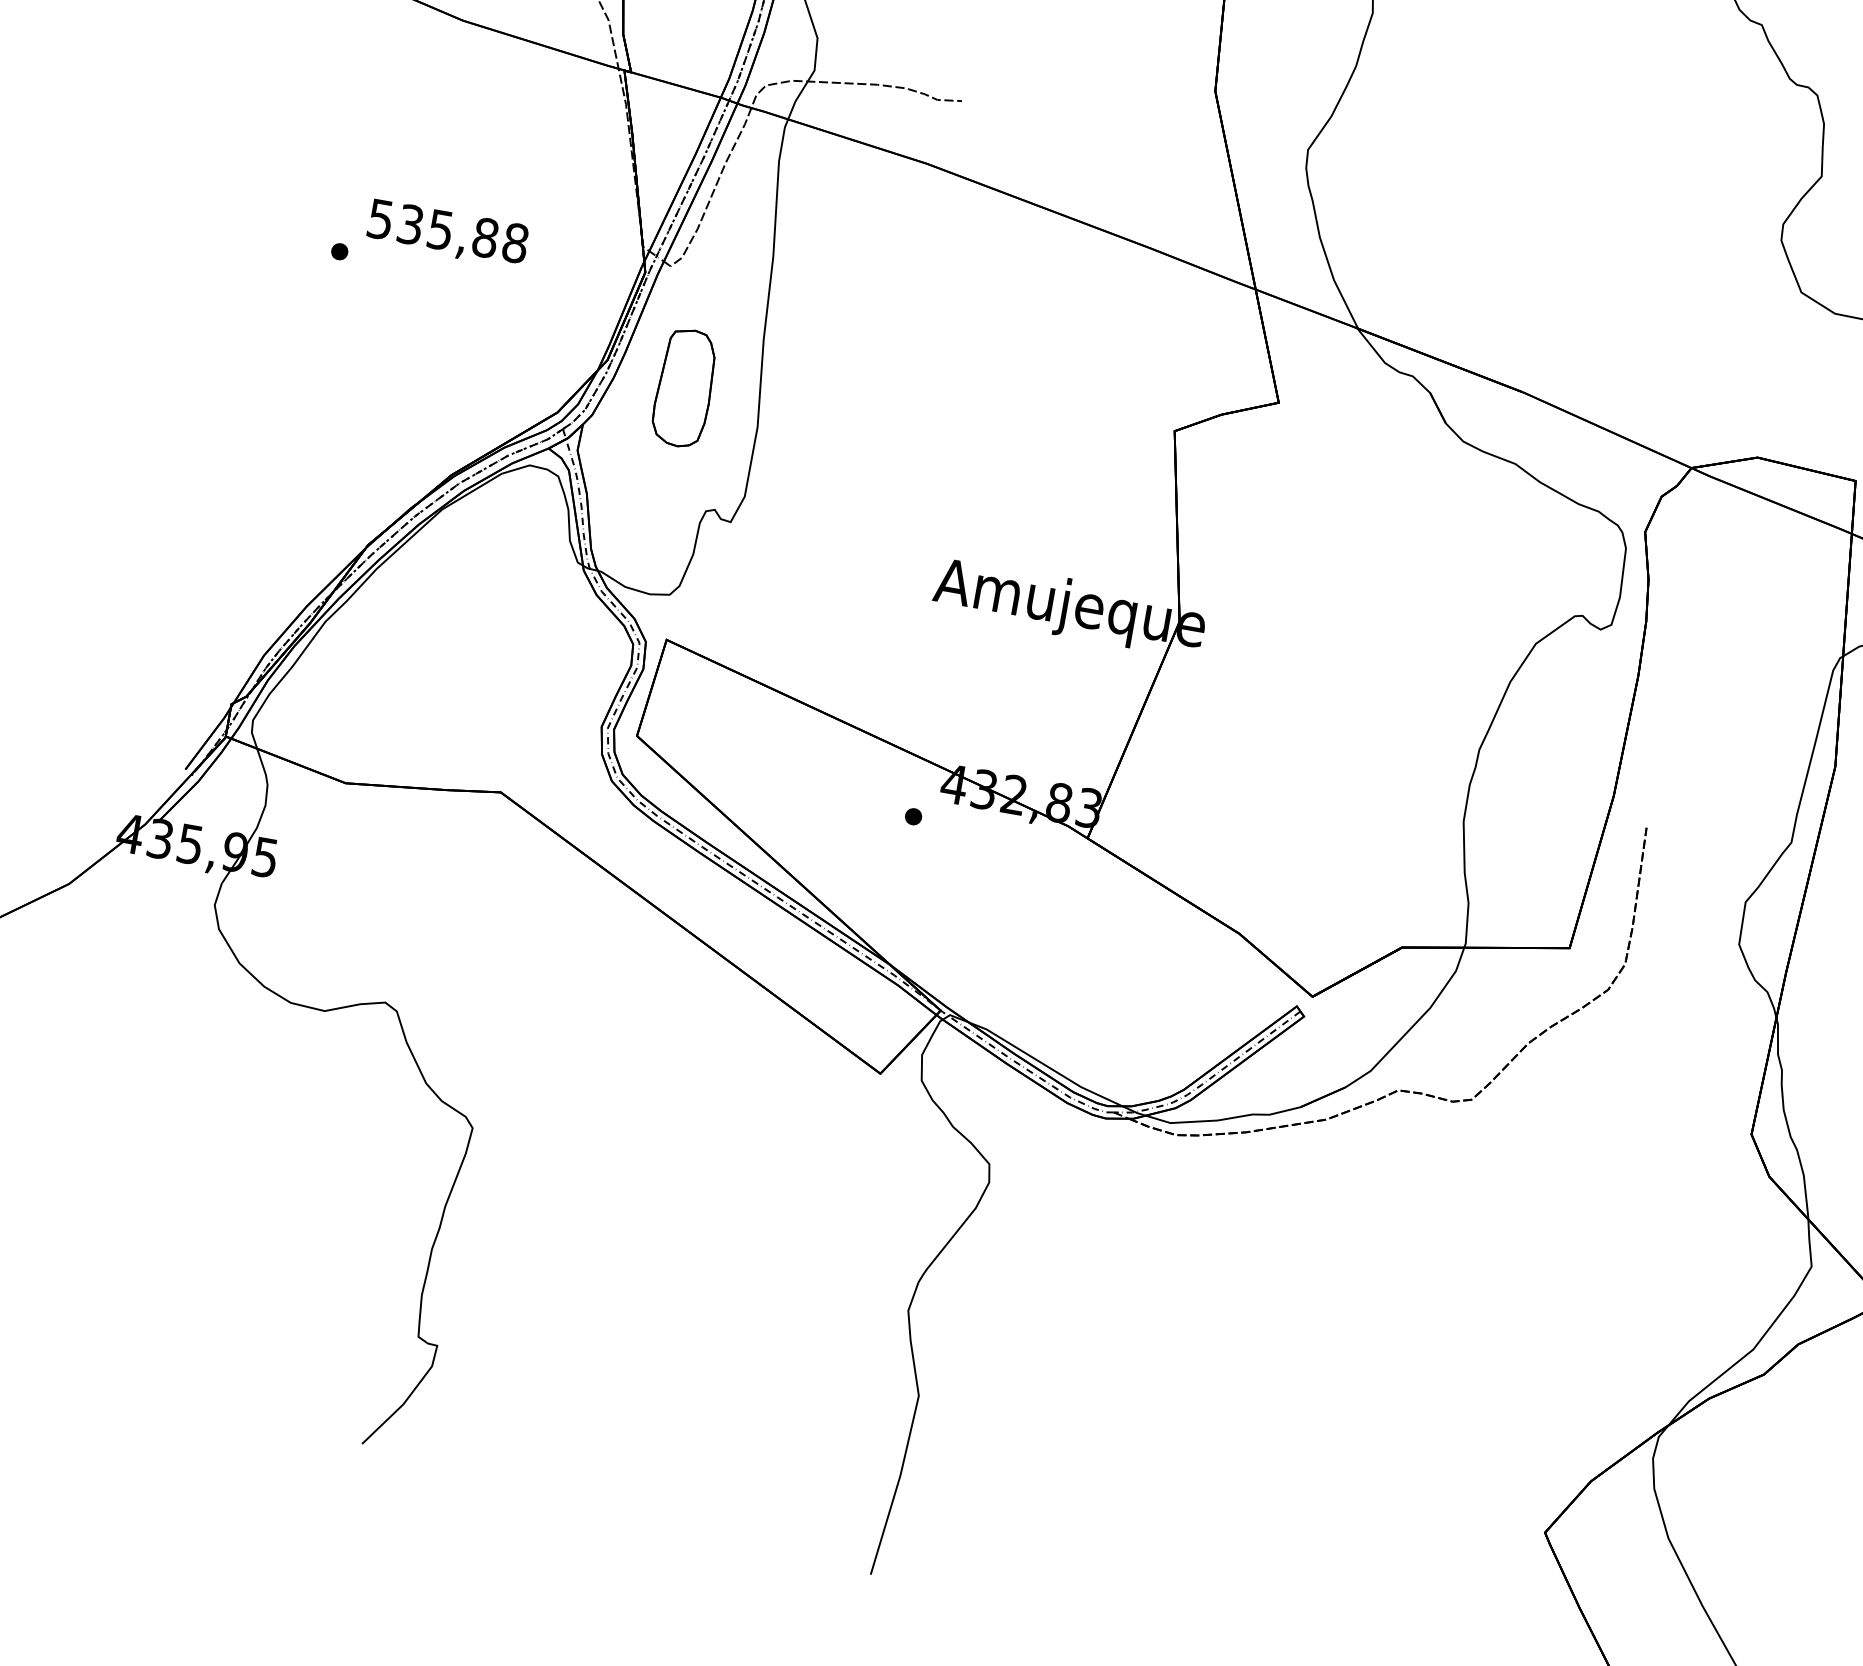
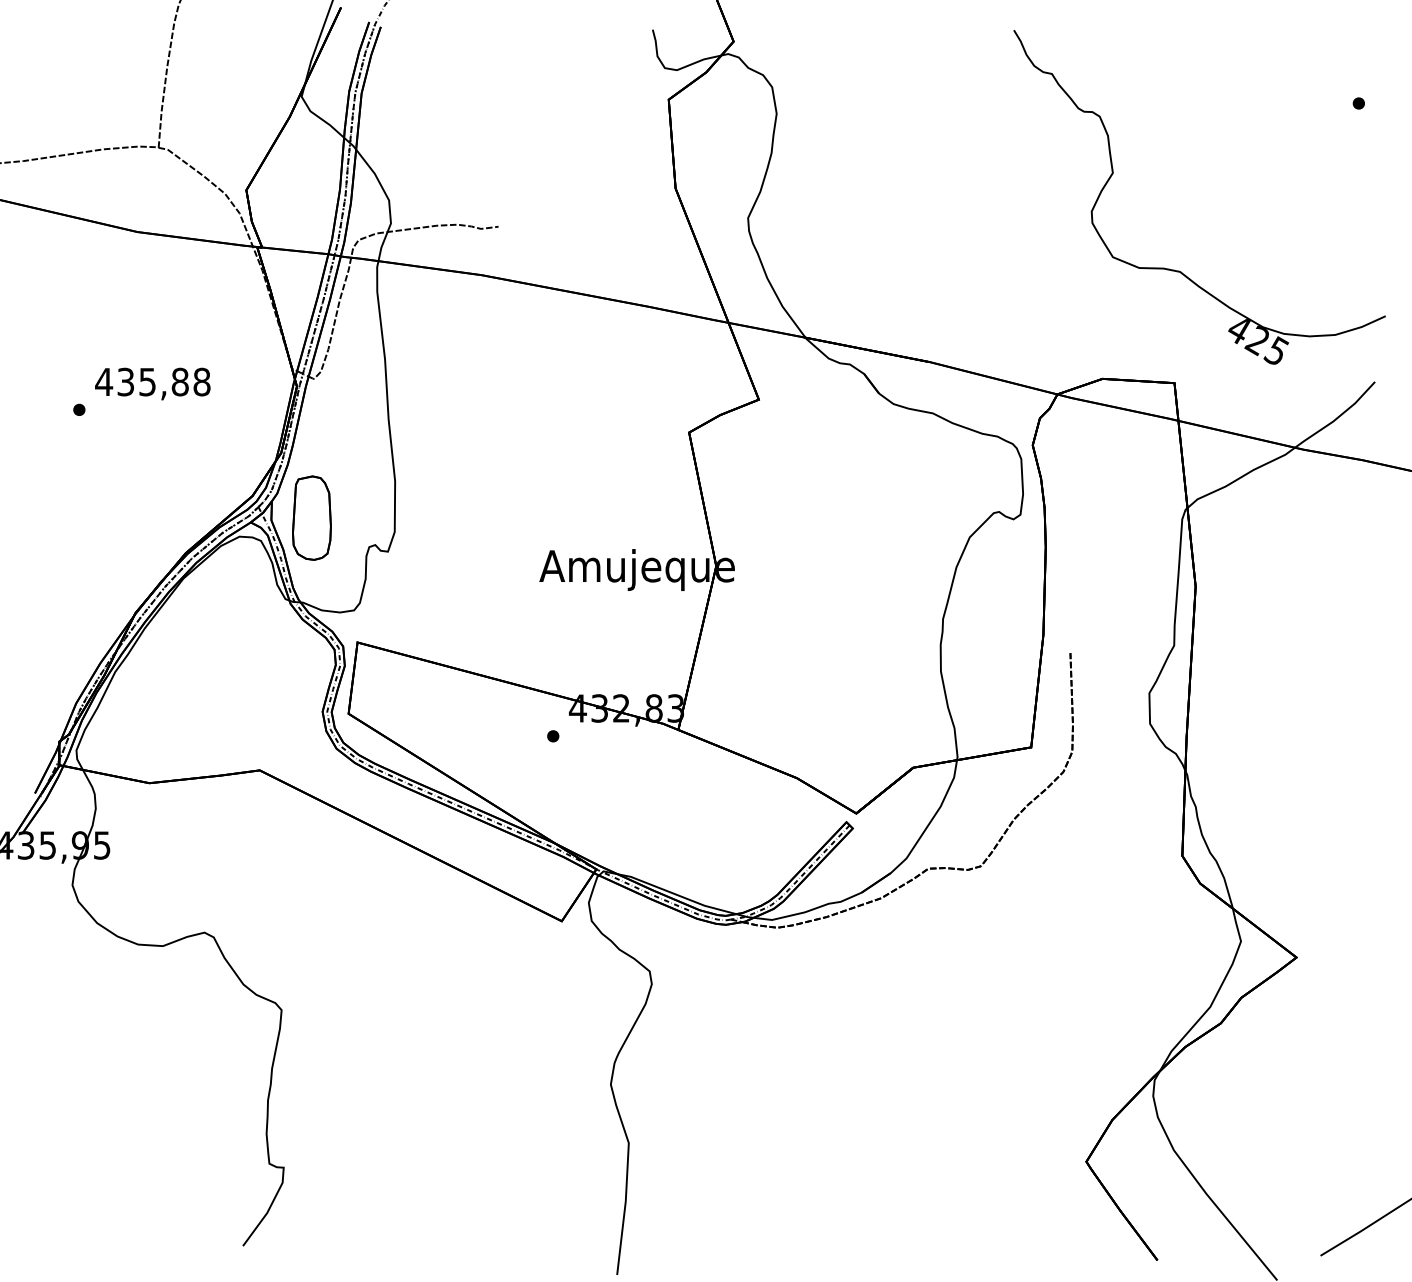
text: (381, 220) -> (104, 382), 535,88 -> 435,88
part: (684, 387) -> (311, 517), moved

